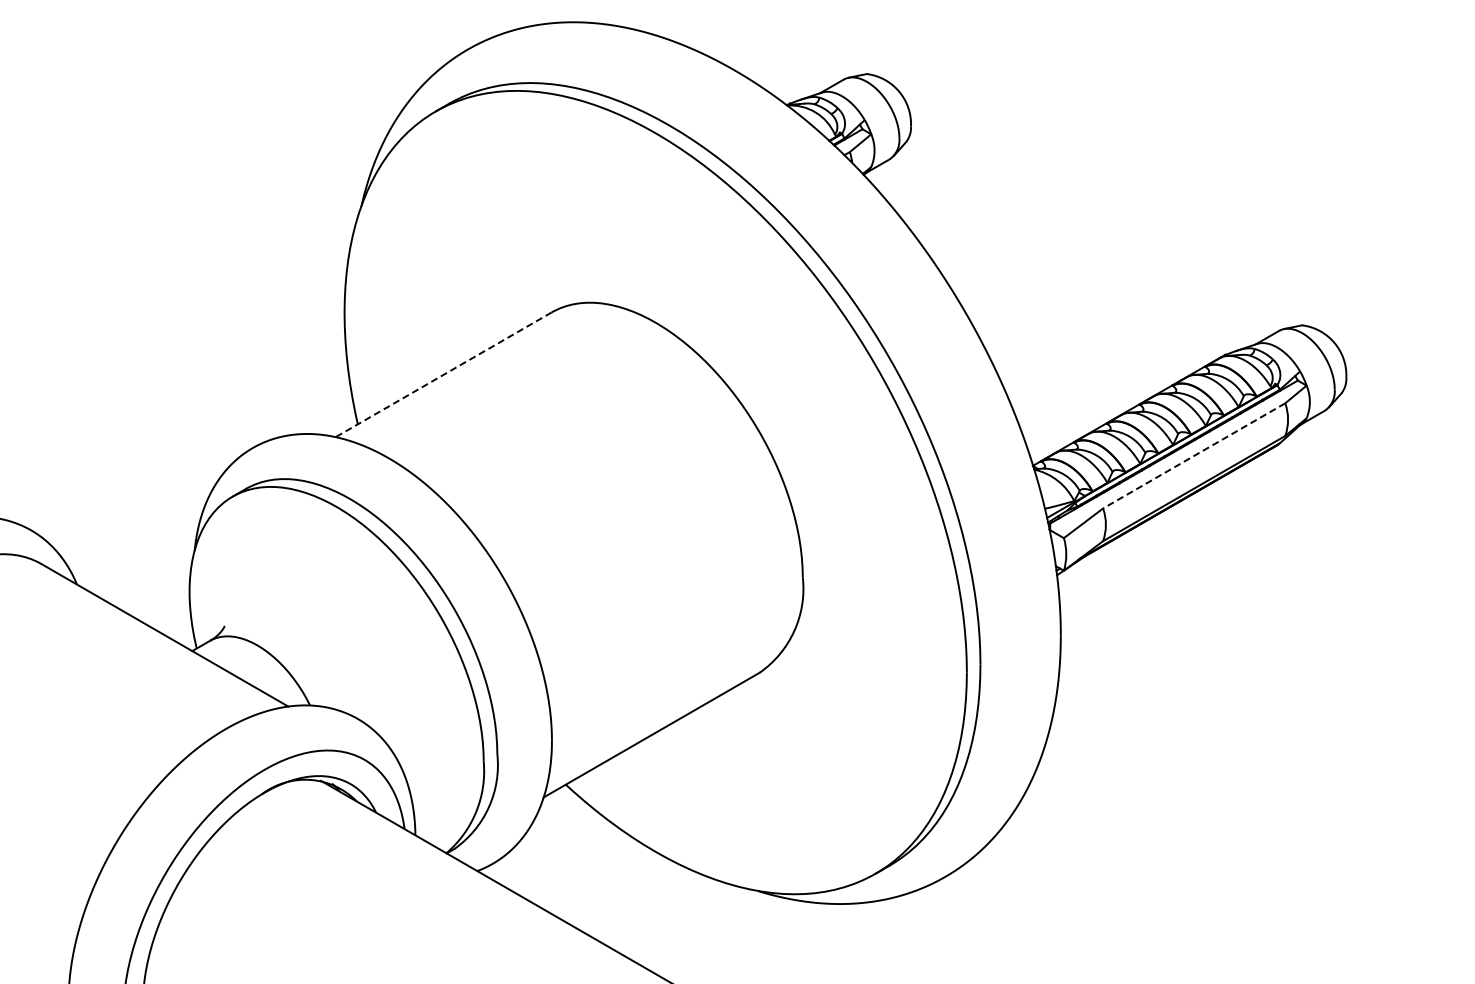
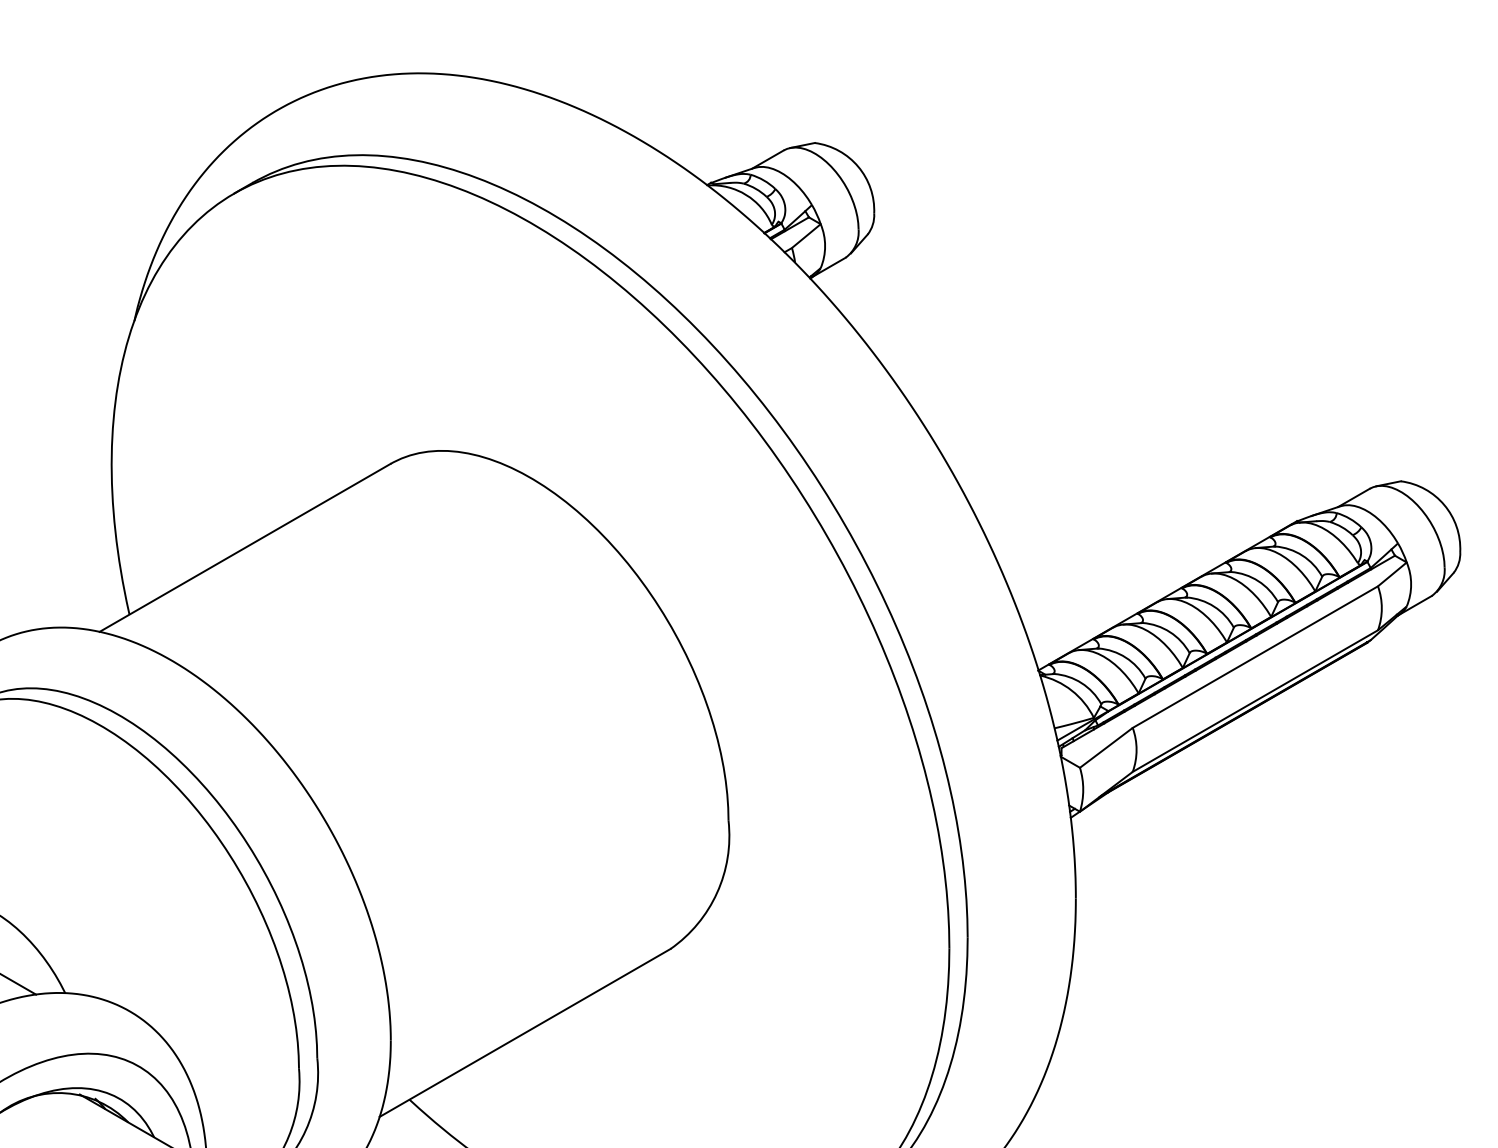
line: (443, 374) -> (244, 547), dashed -> solid
line: (1193, 456) -> (1254, 657), dashed -> solid

